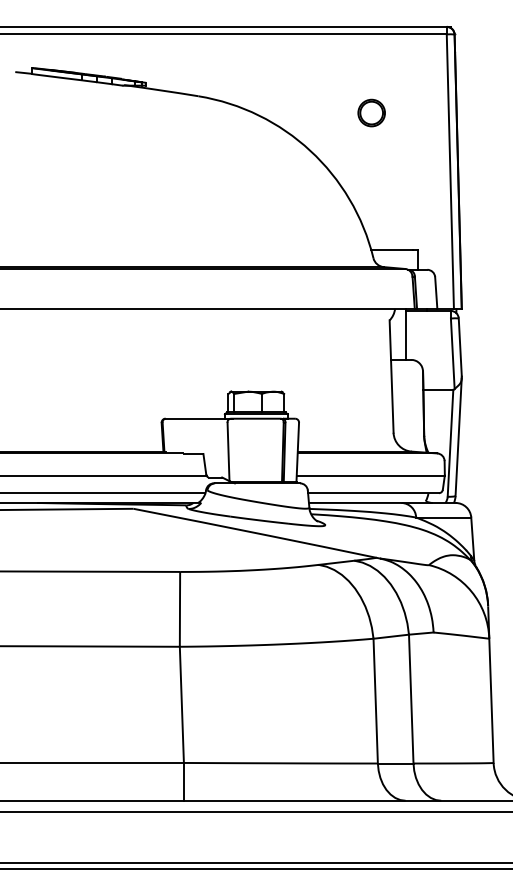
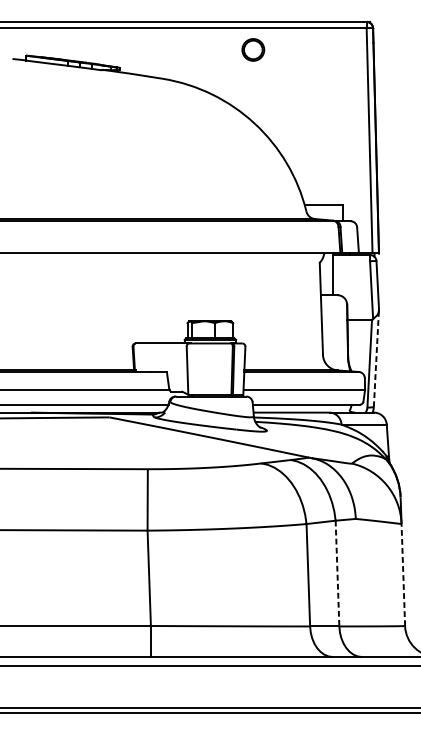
part: (371, 112) -> (253, 49), moved
line: (458, 437) -> (376, 358), solid -> dashed
line: (411, 699) -> (337, 573), solid -> dashed
line: (491, 700) -> (403, 574), solid -> dashed

